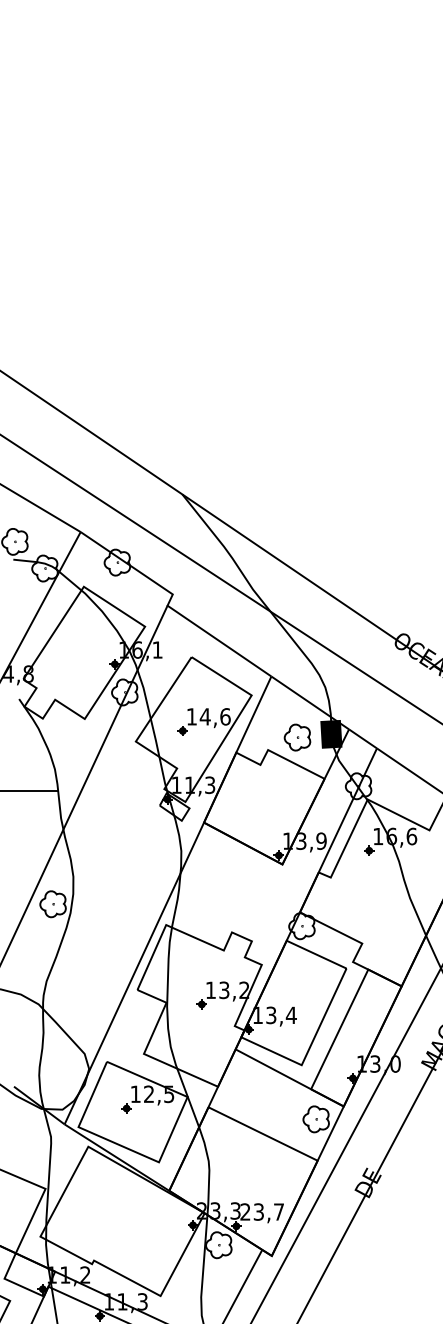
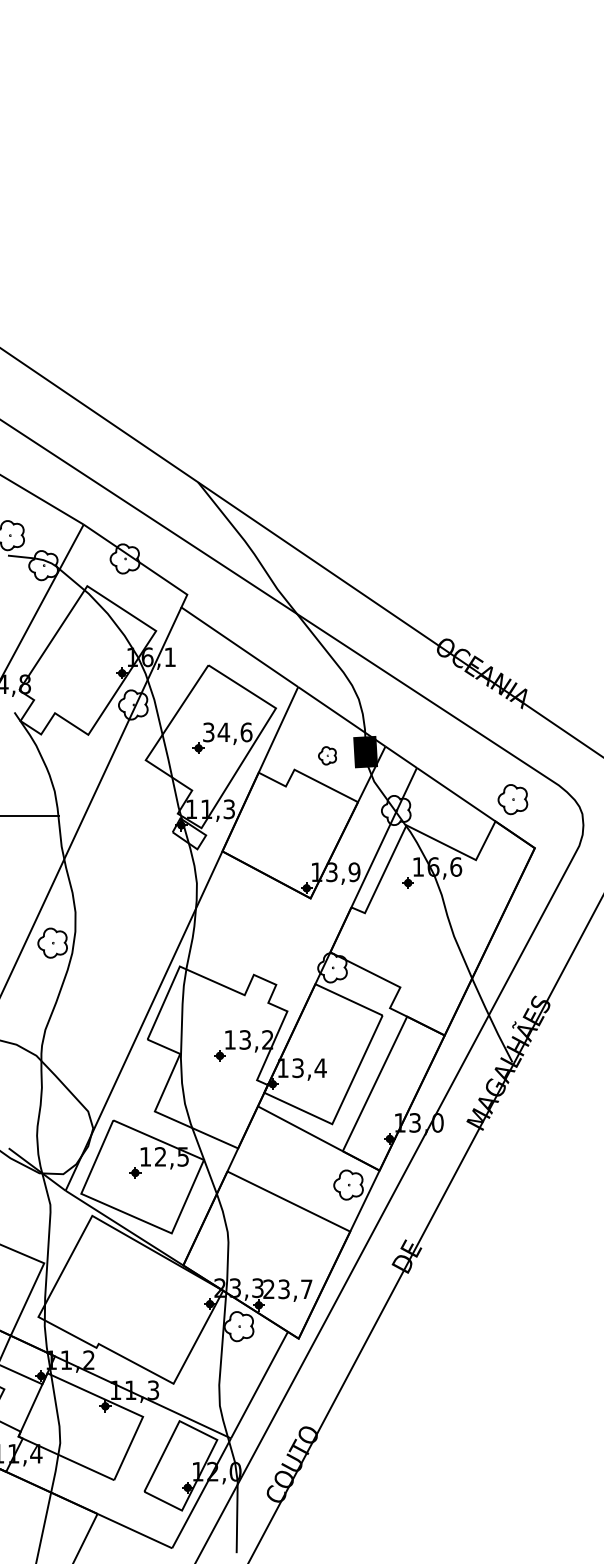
text: (191, 716) -> (208, 732), 14,6 -> 34,6
part: (297, 737) -> (327, 755), size x0.6

